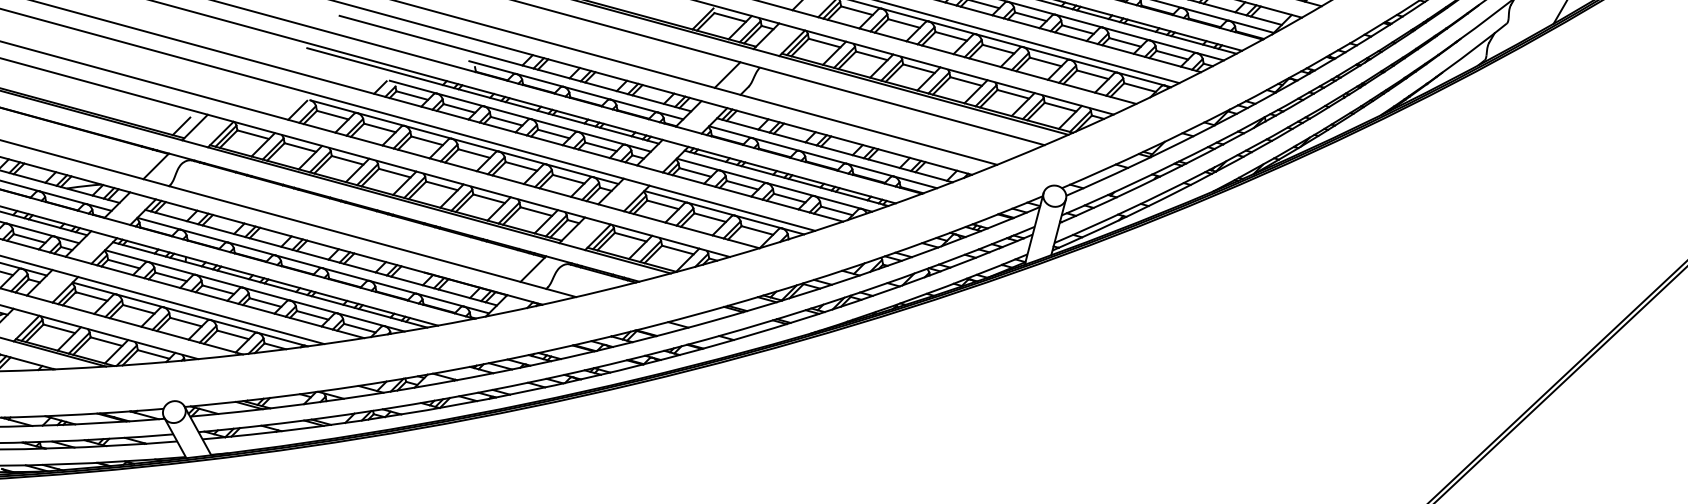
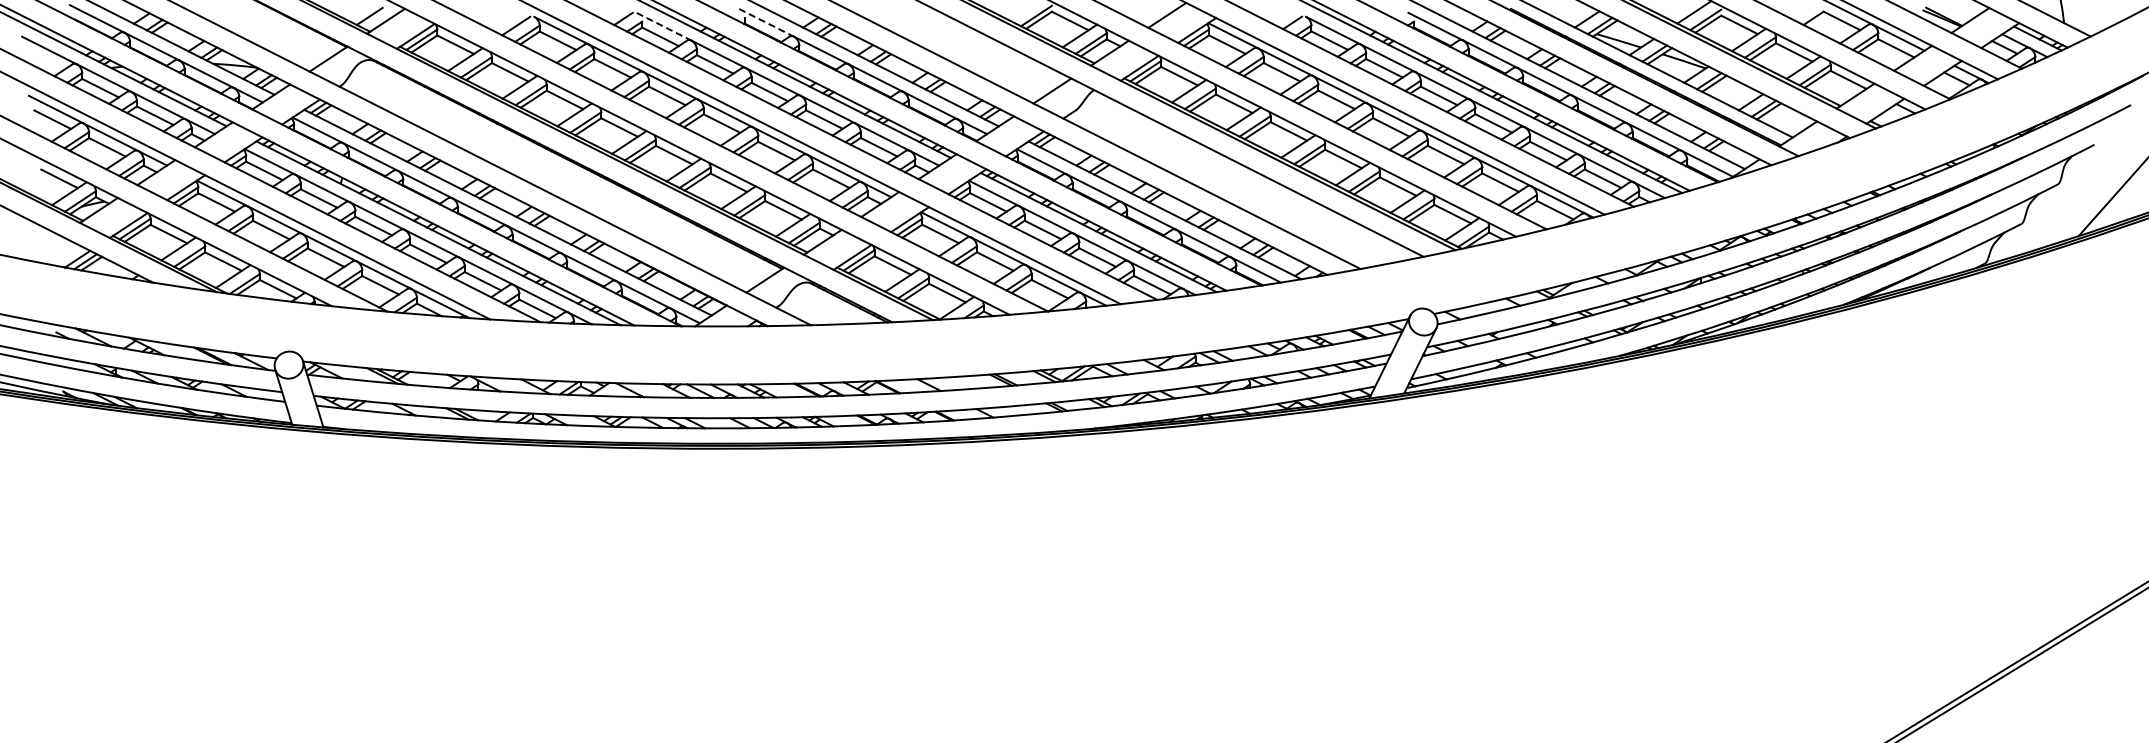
line: (492, 67) -> (766, 22), solid -> dashed
line: (413, 86) -> (664, 26), solid -> dashed

